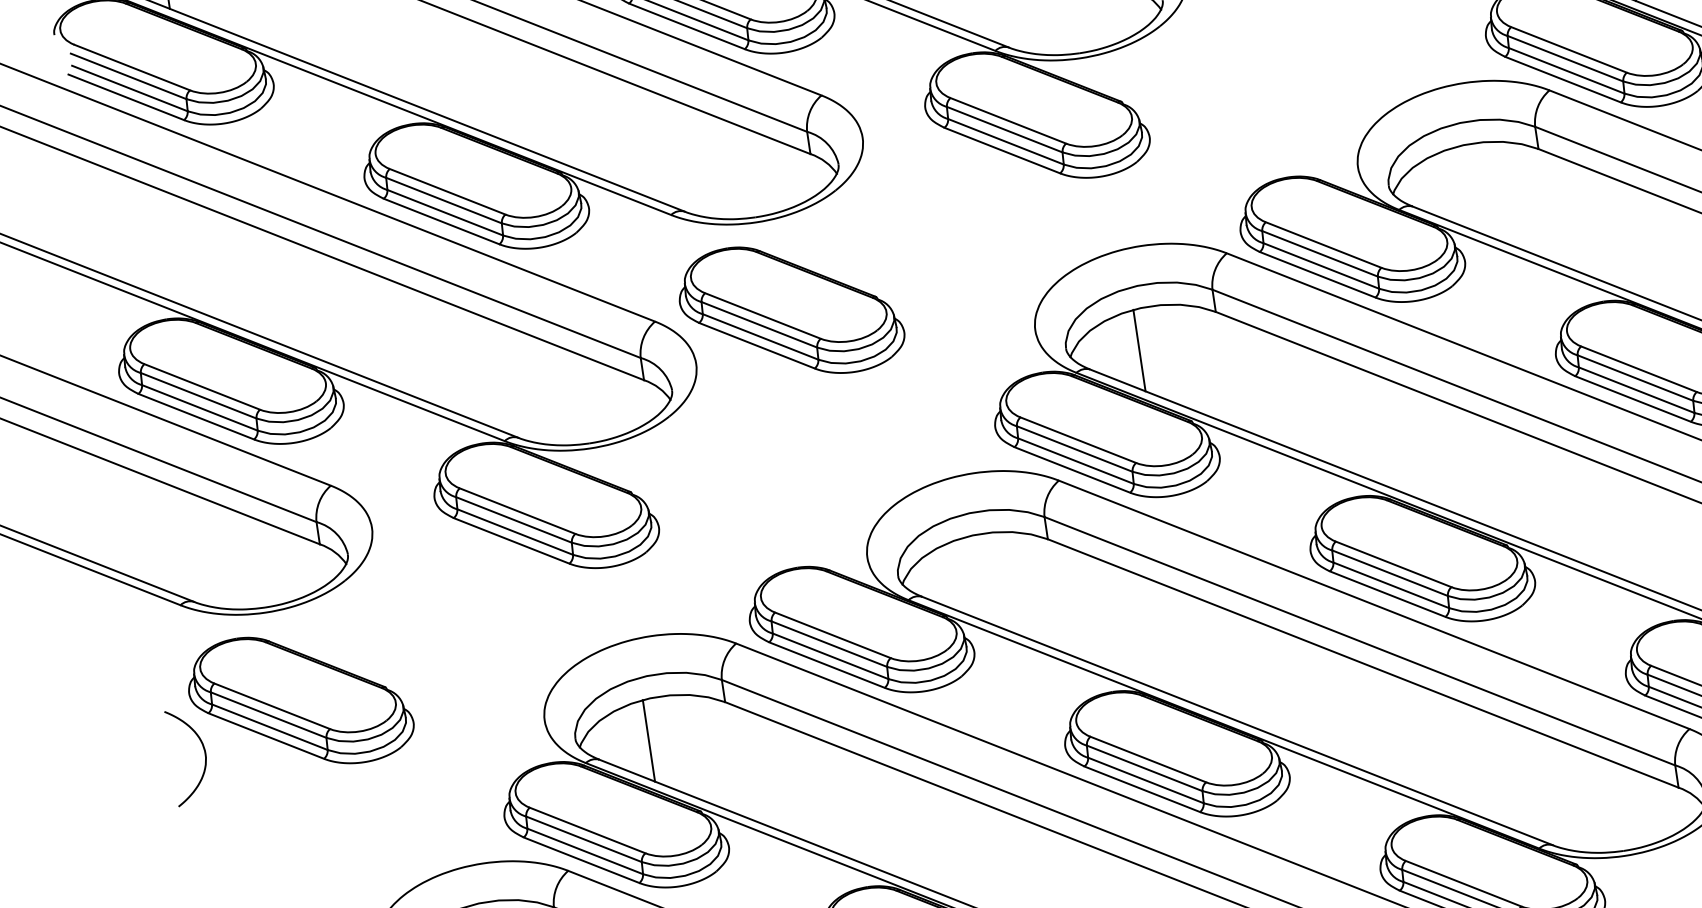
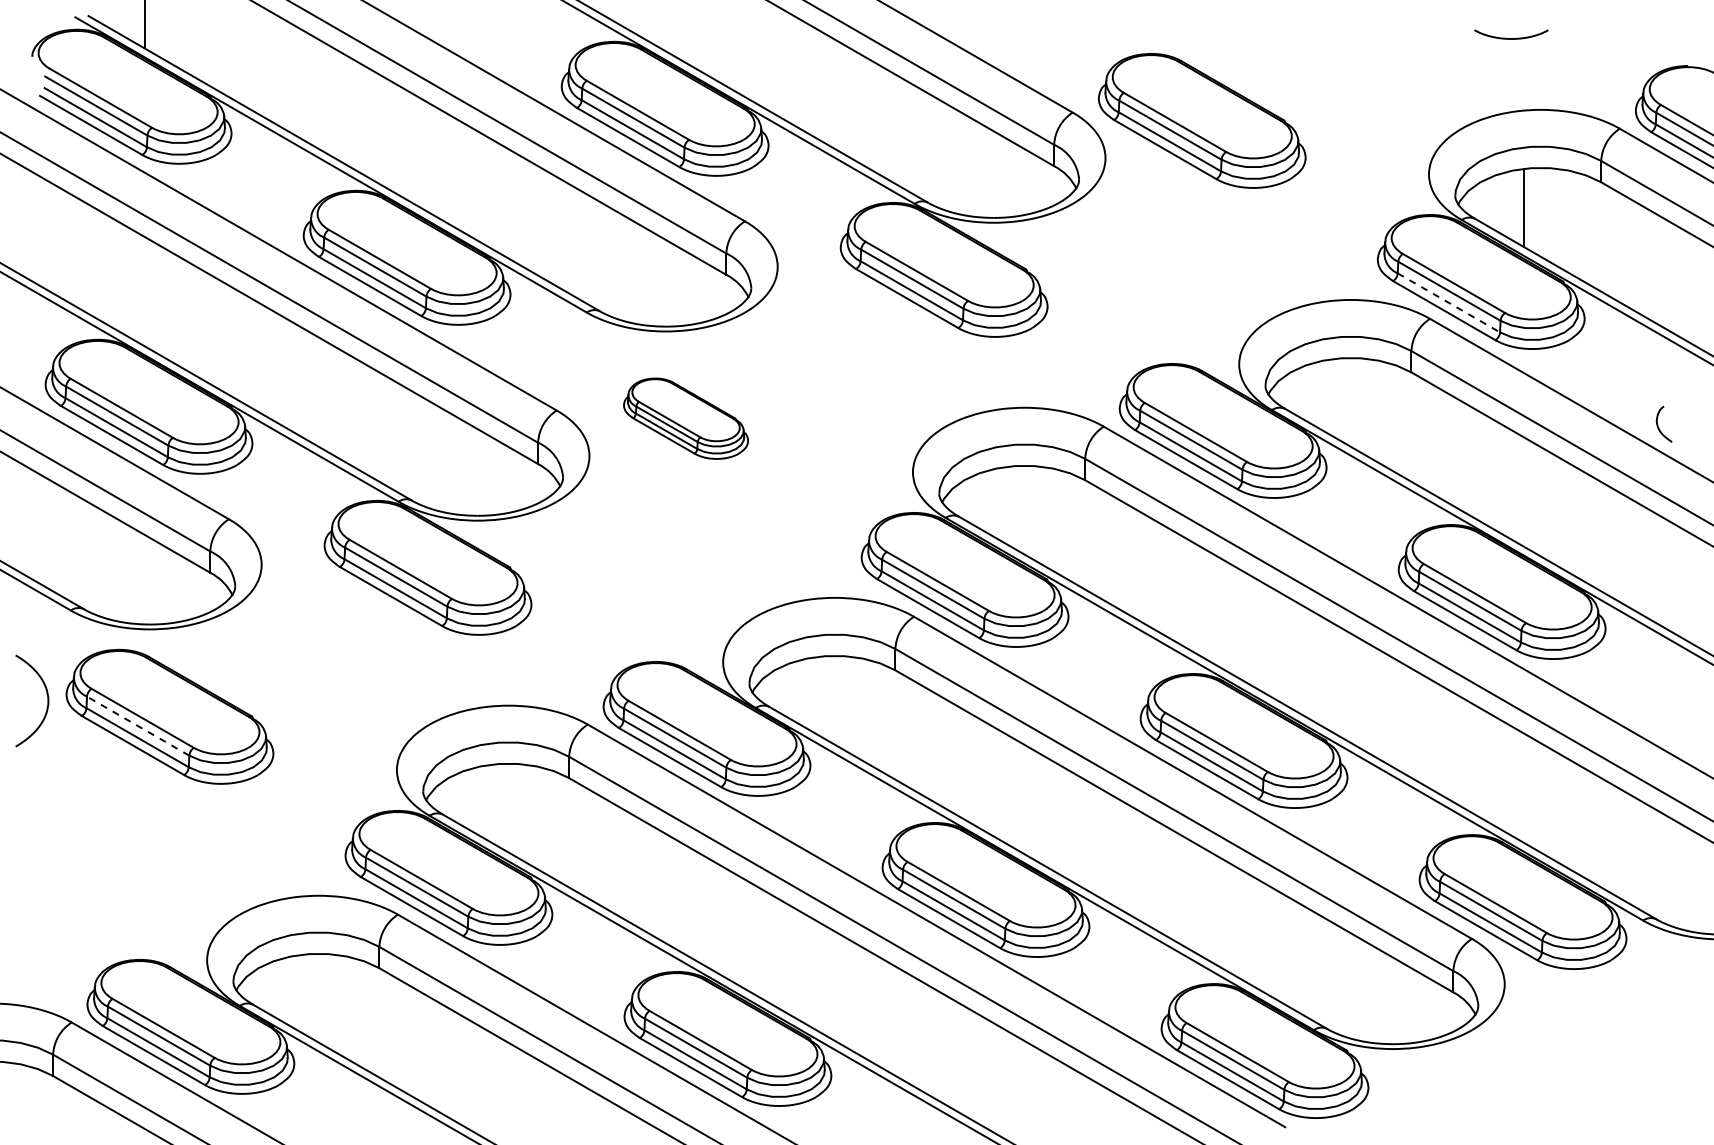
line: (1567, 71) -> (1449, 303), solid -> dashed
part: (790, 309) -> (685, 418), size x0.6
line: (1139, 350) -> (1008, 505), removed
line: (267, 714) -> (137, 725), solid -> dashed
line: (649, 740) -> (492, 803), removed
curve: (204, 753) -> (47, 700), moved

